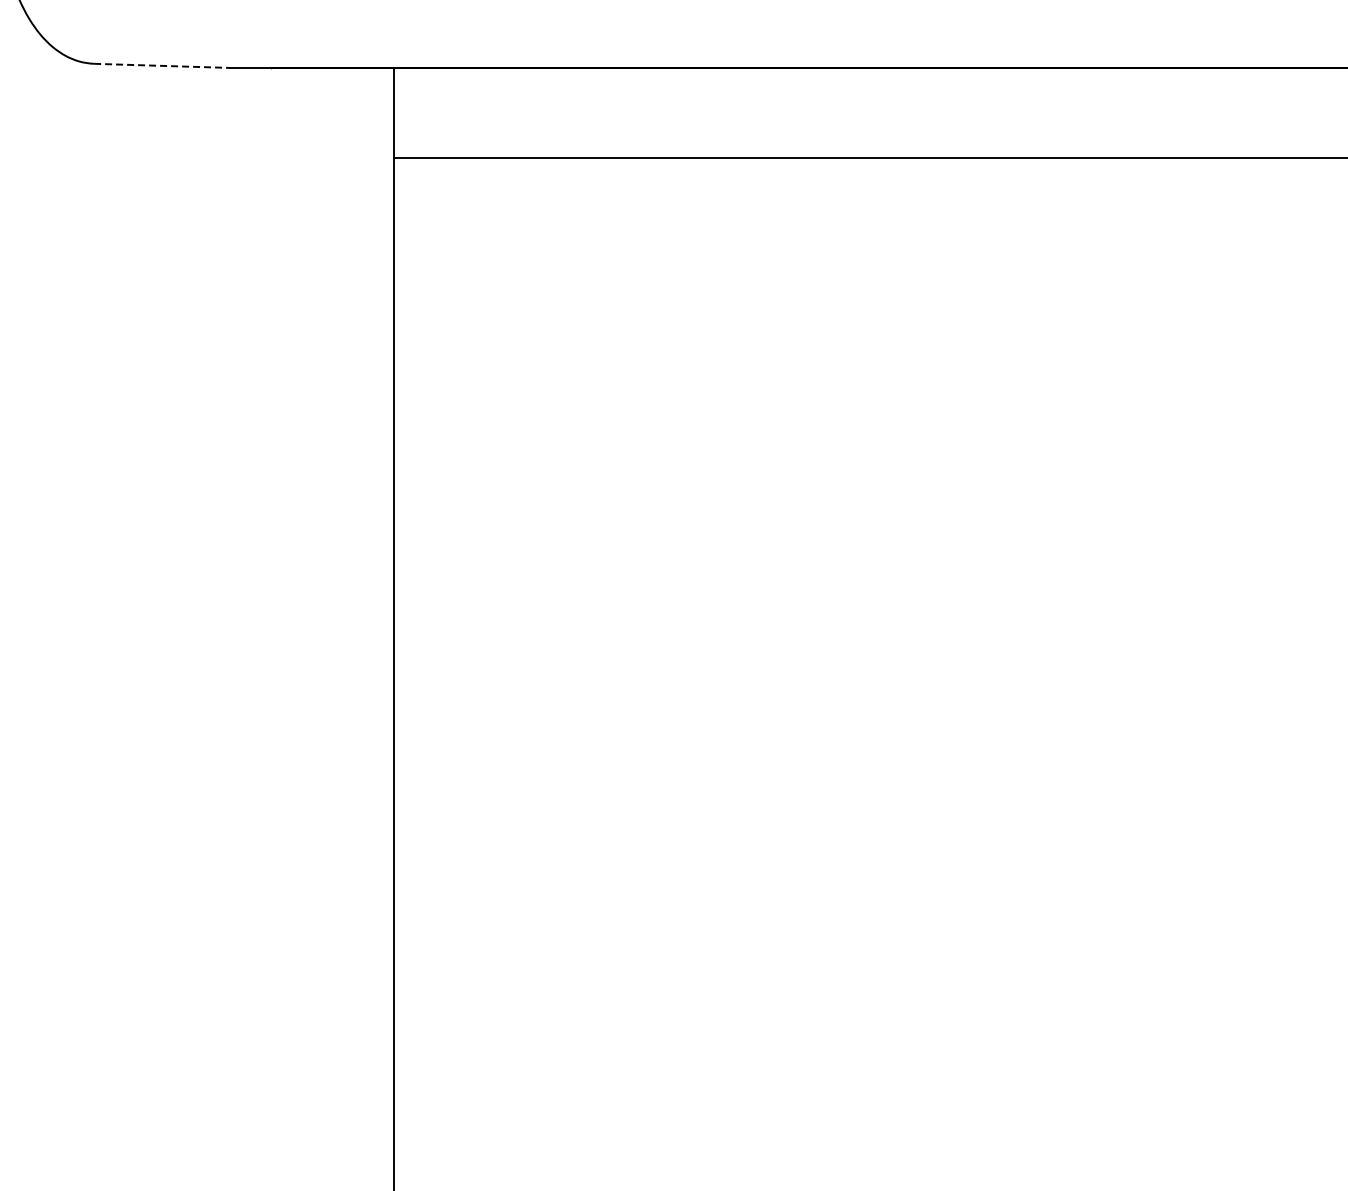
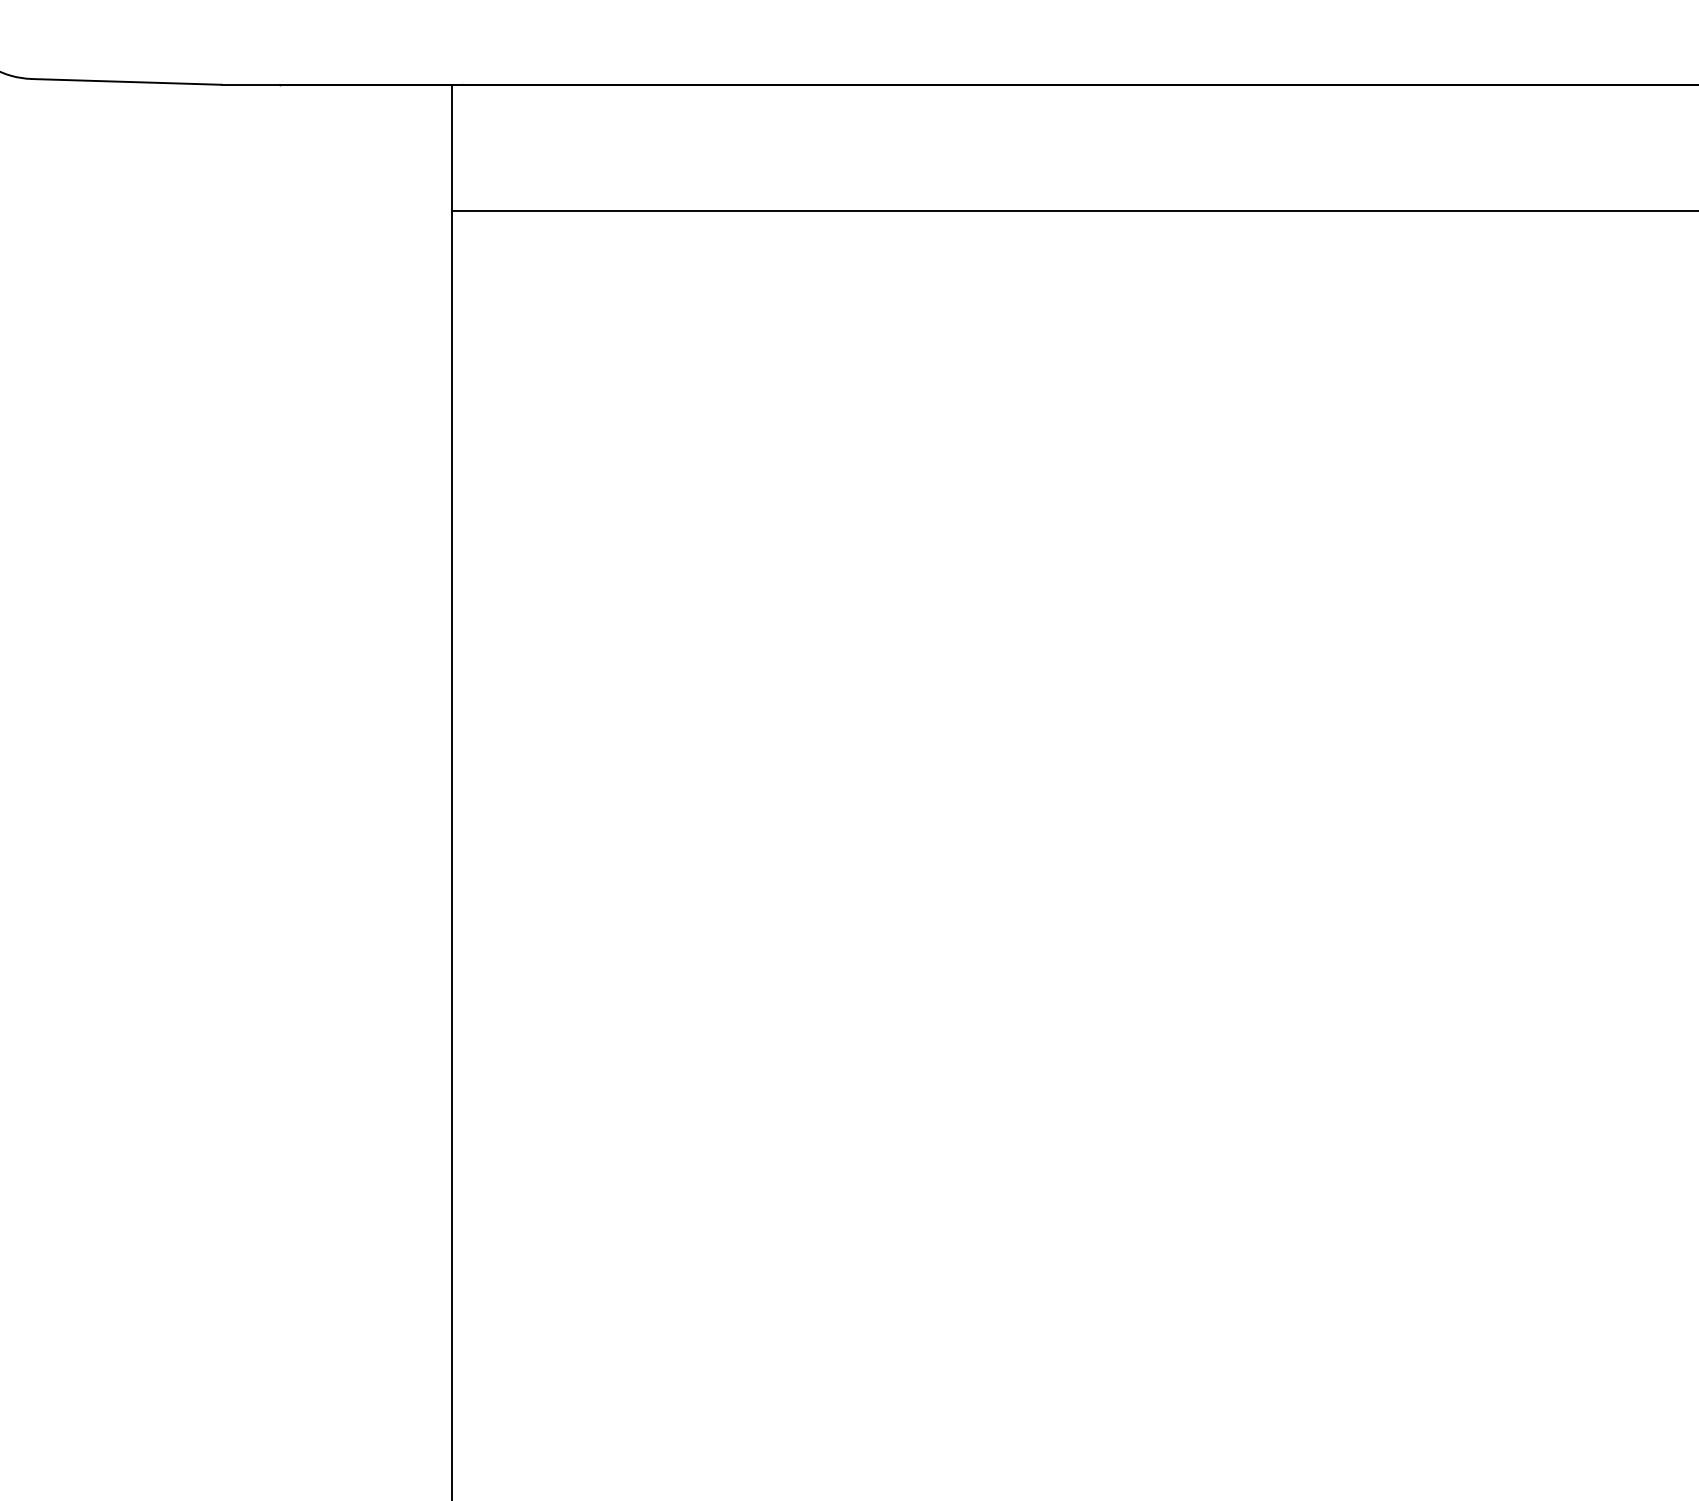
line: (162, 65) -> (127, 81), dashed -> solid

